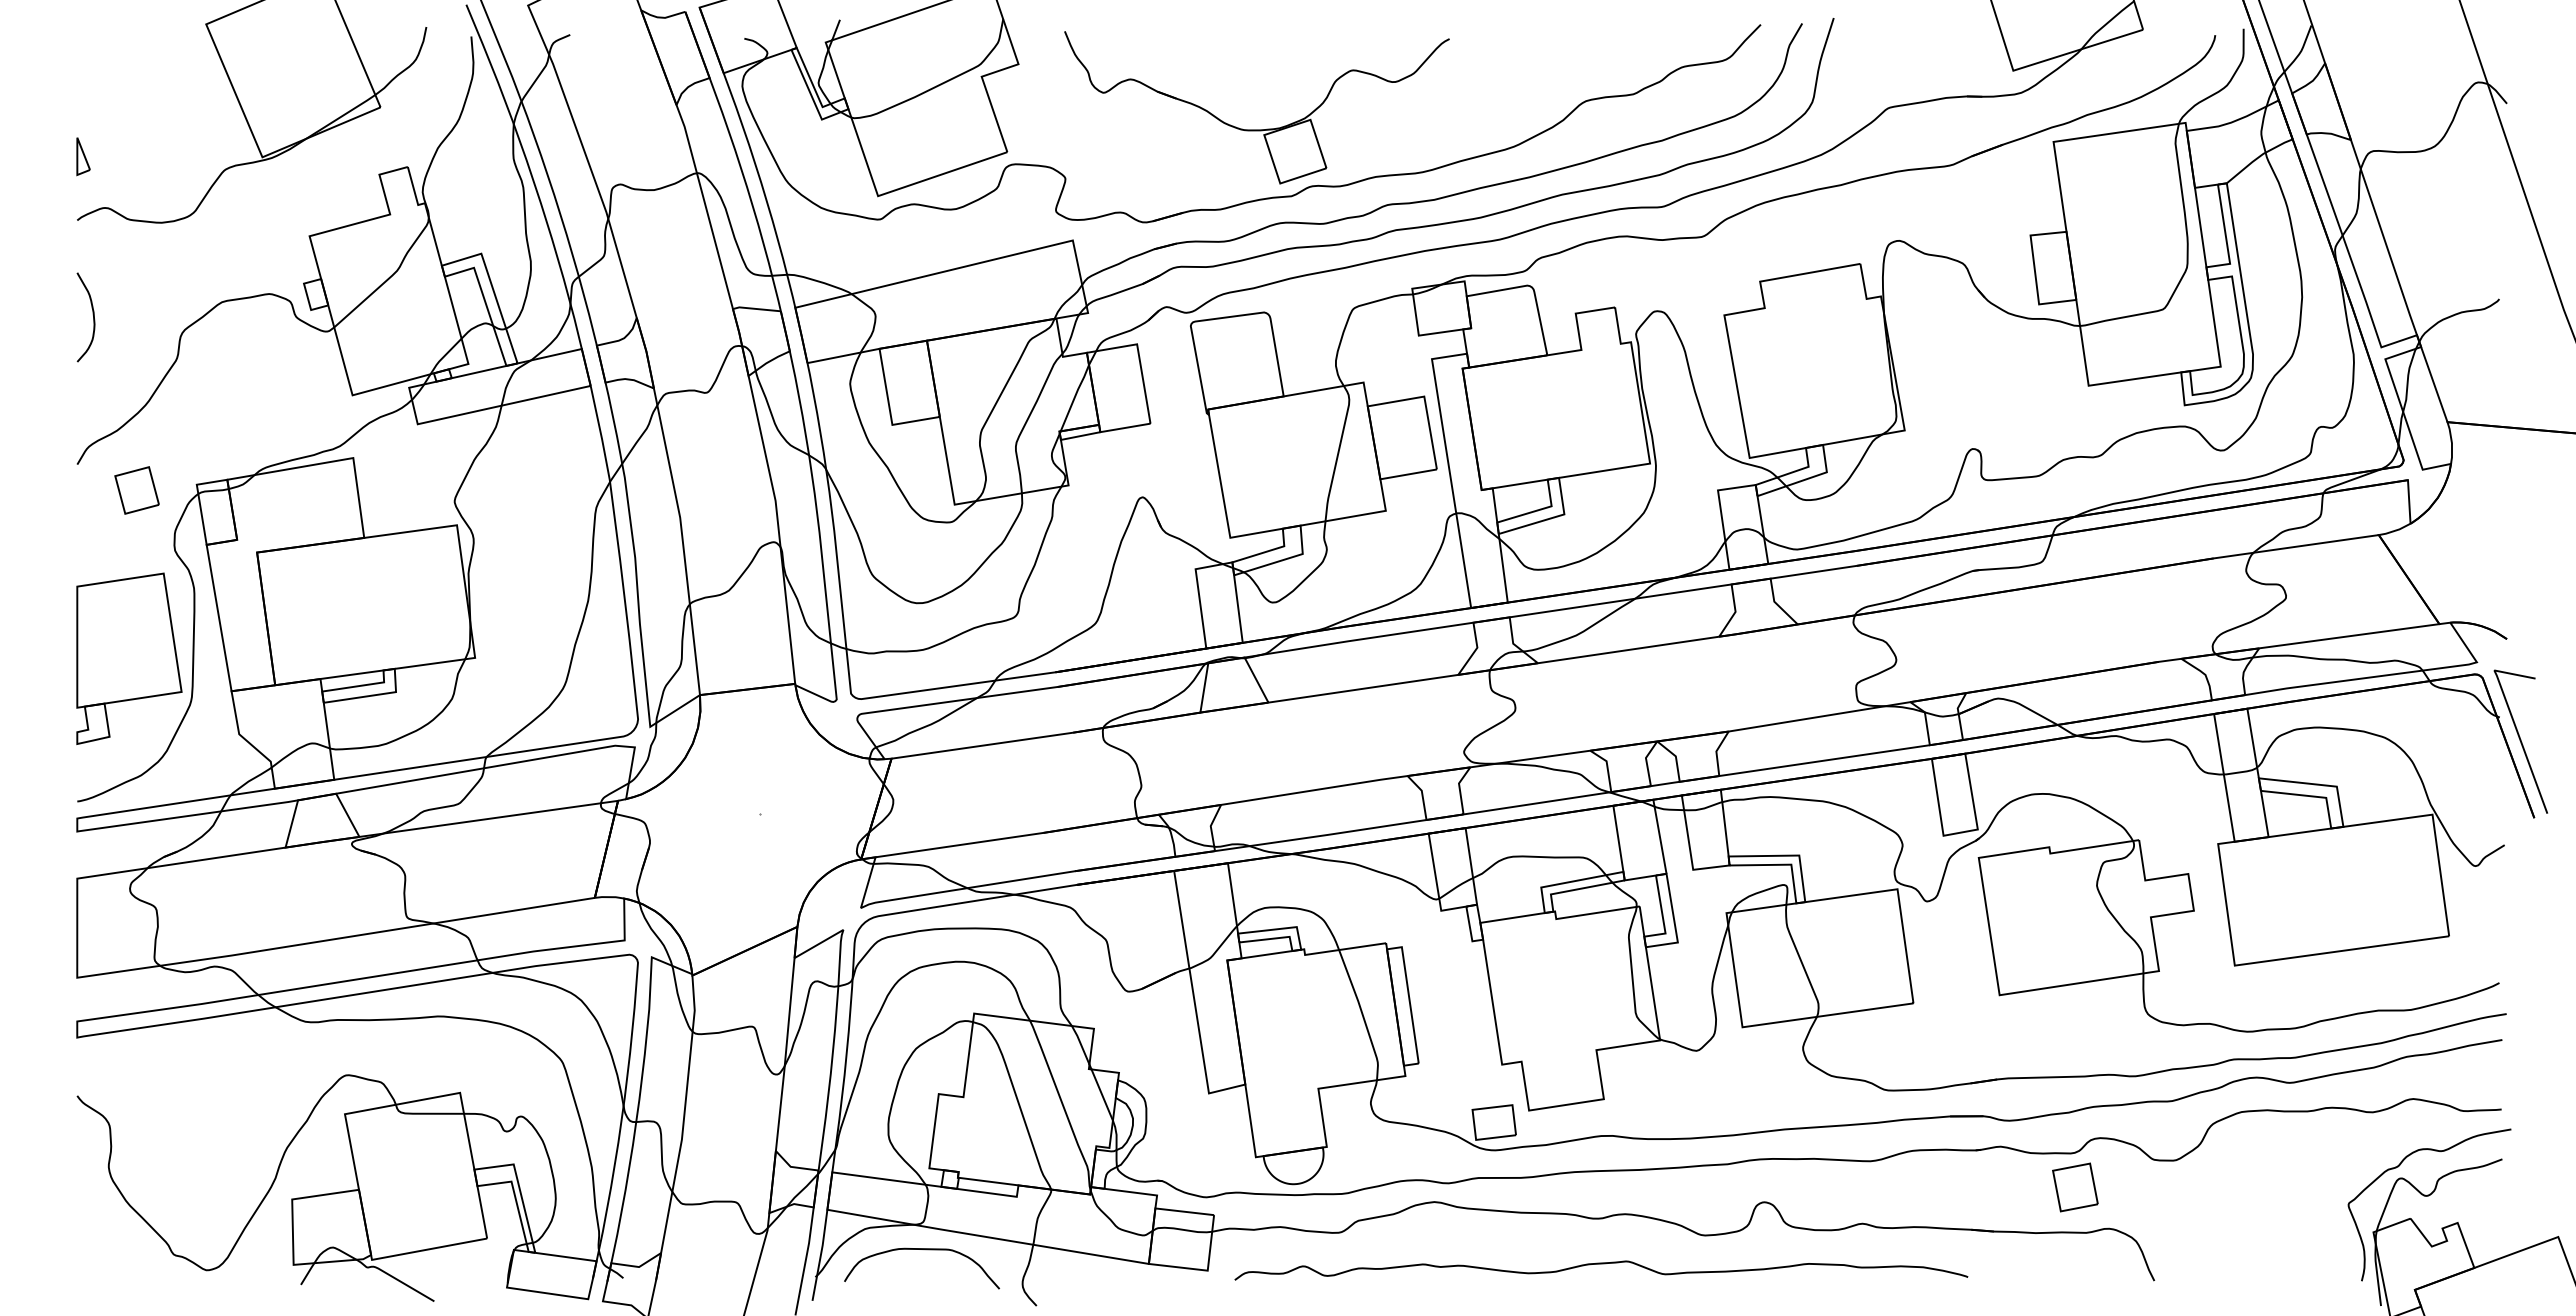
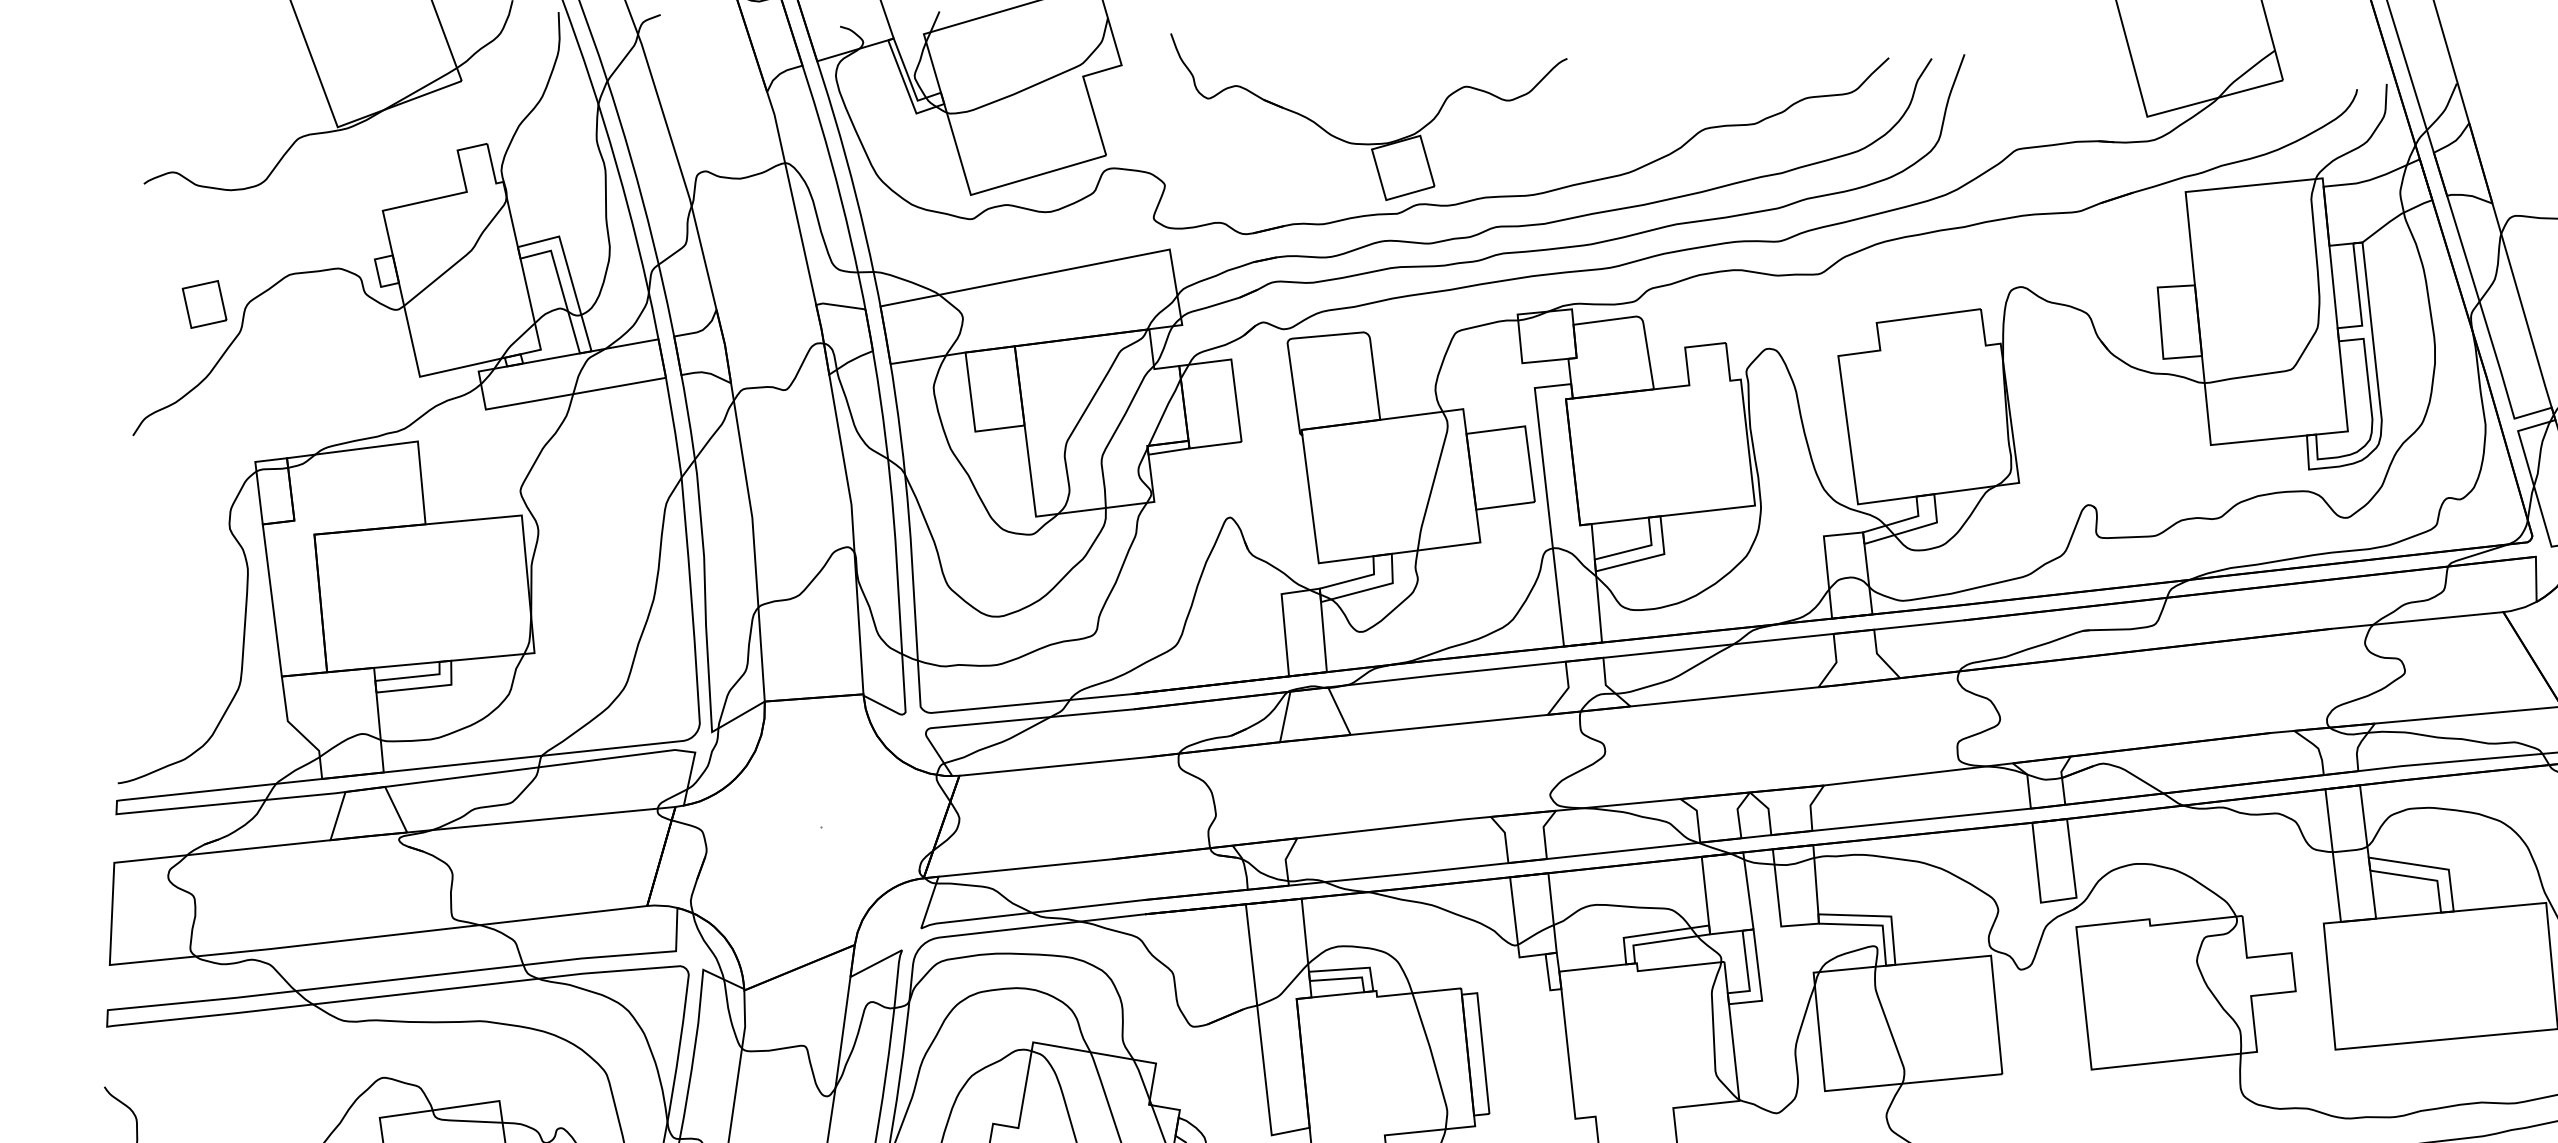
part: (83, 156) -> (153, 118), removed
curve: (92, 314) -> (155, 281), removed
part: (136, 490) -> (204, 304), moved
part: (129, 658) -> (178, 638), removed

